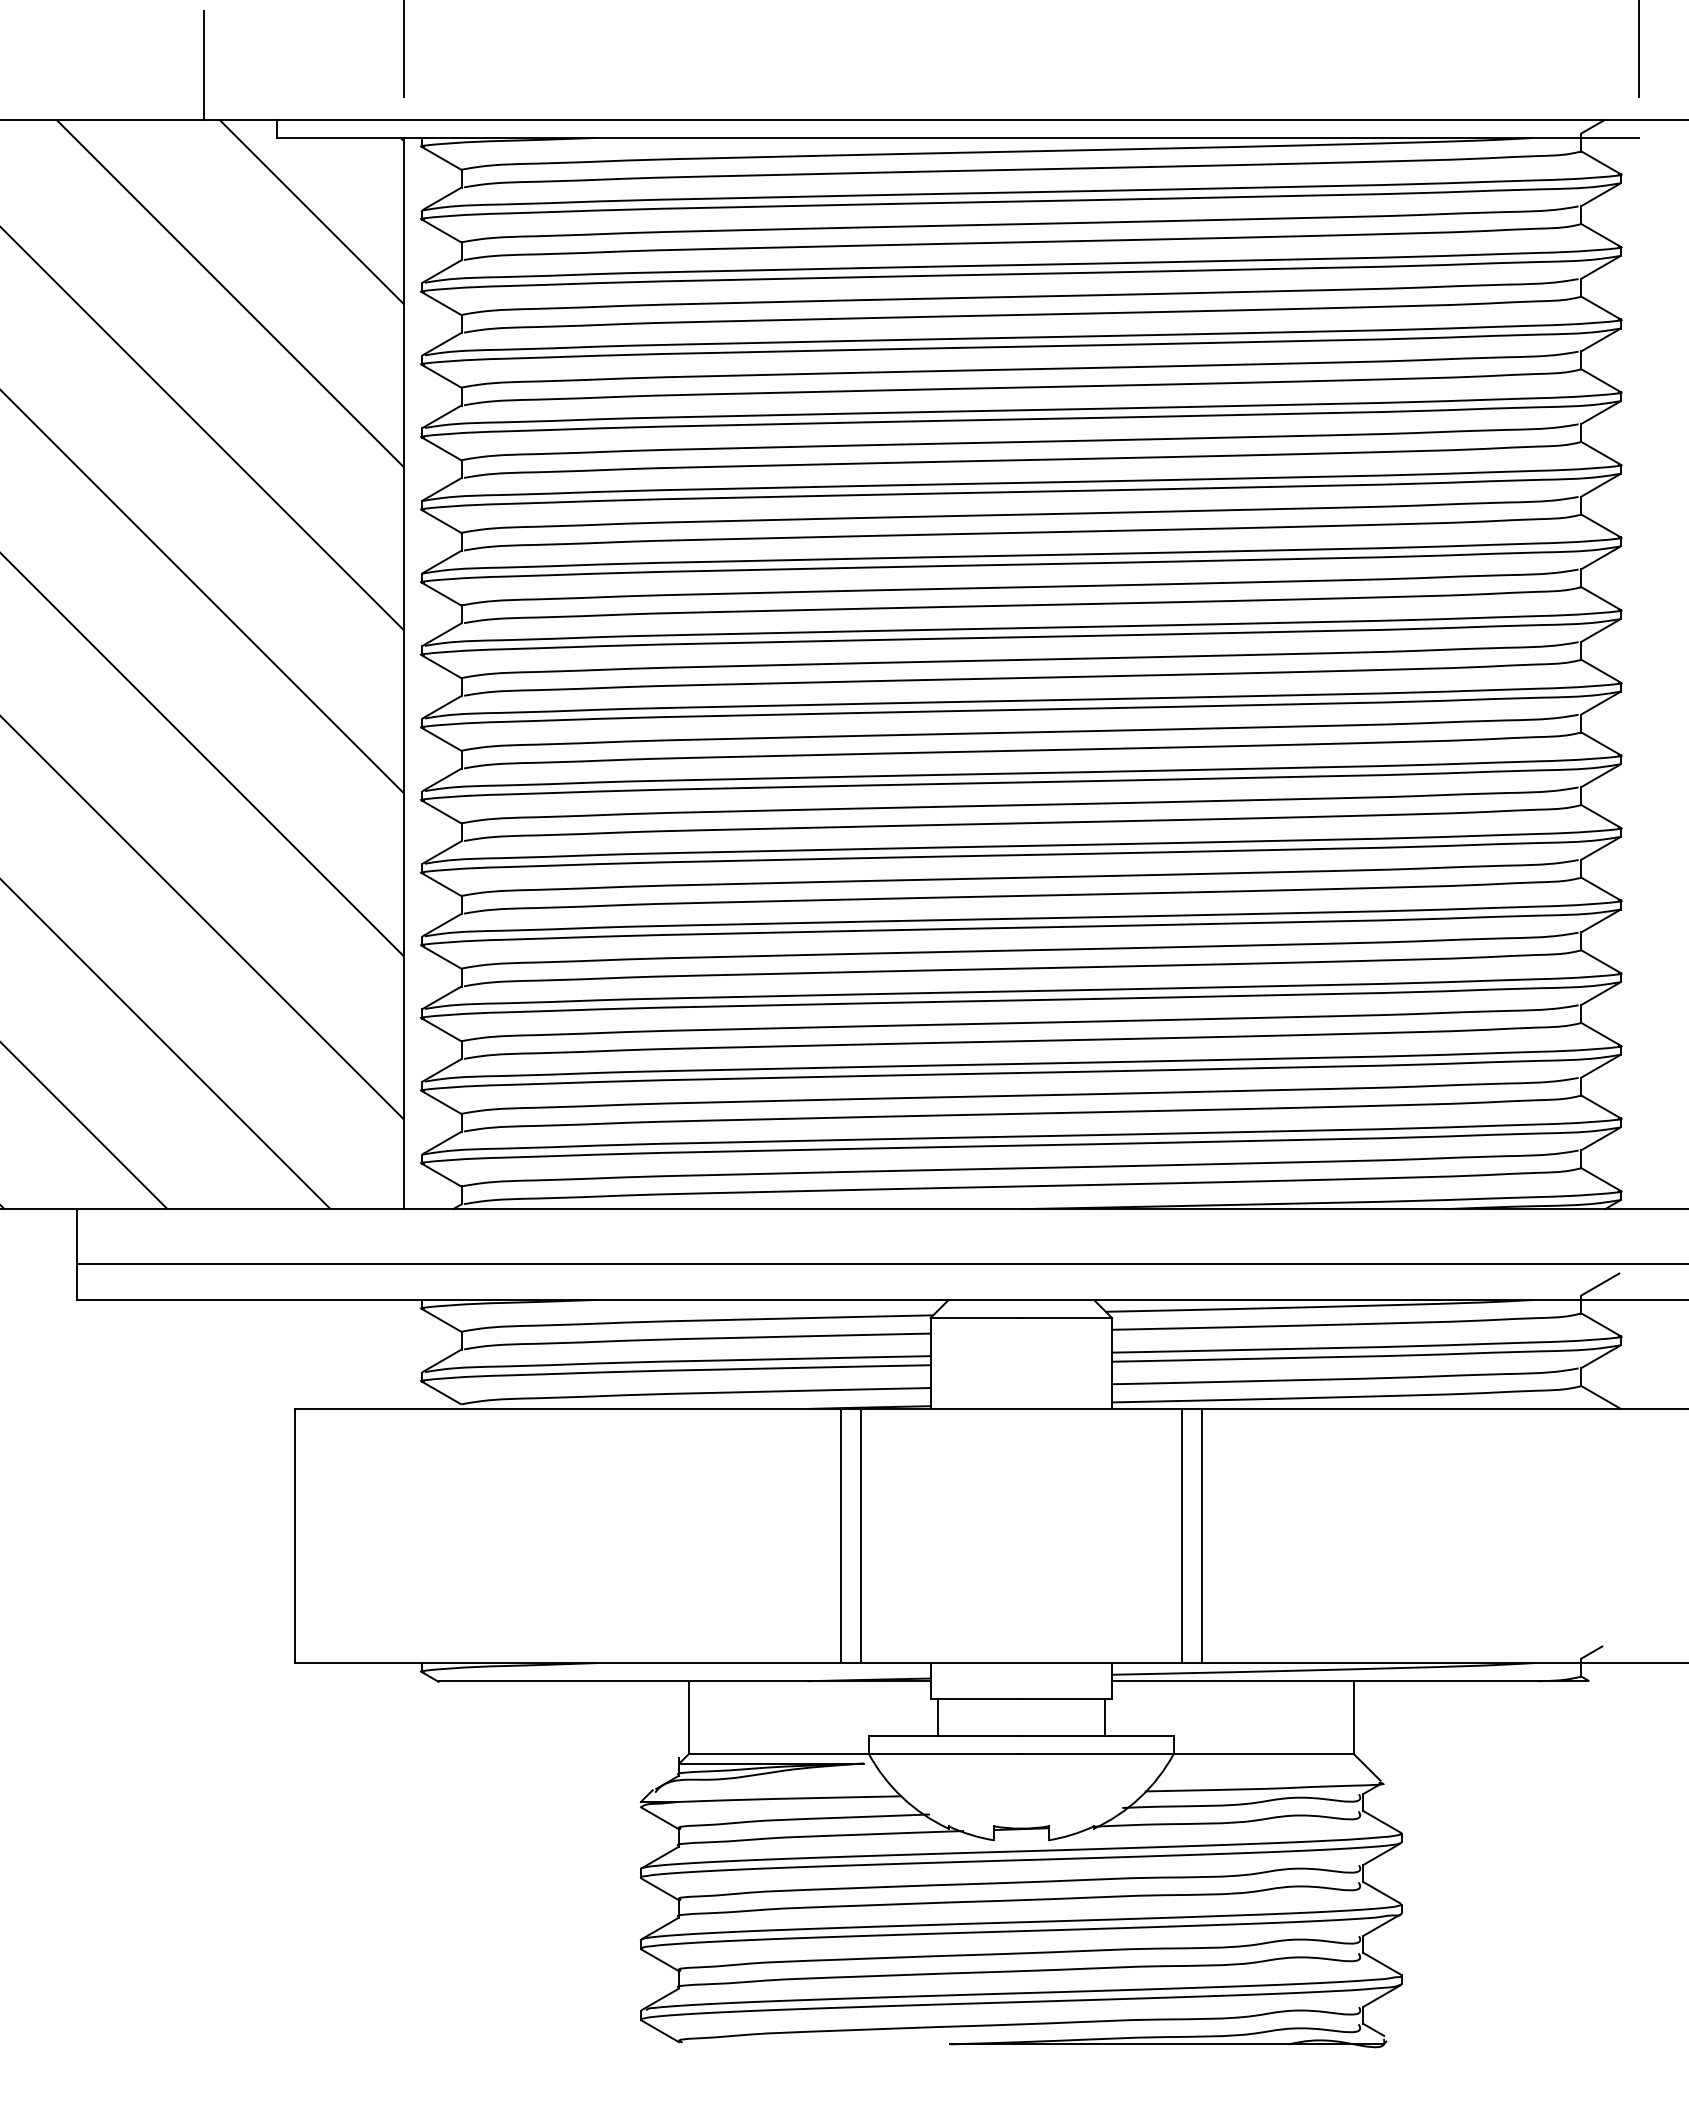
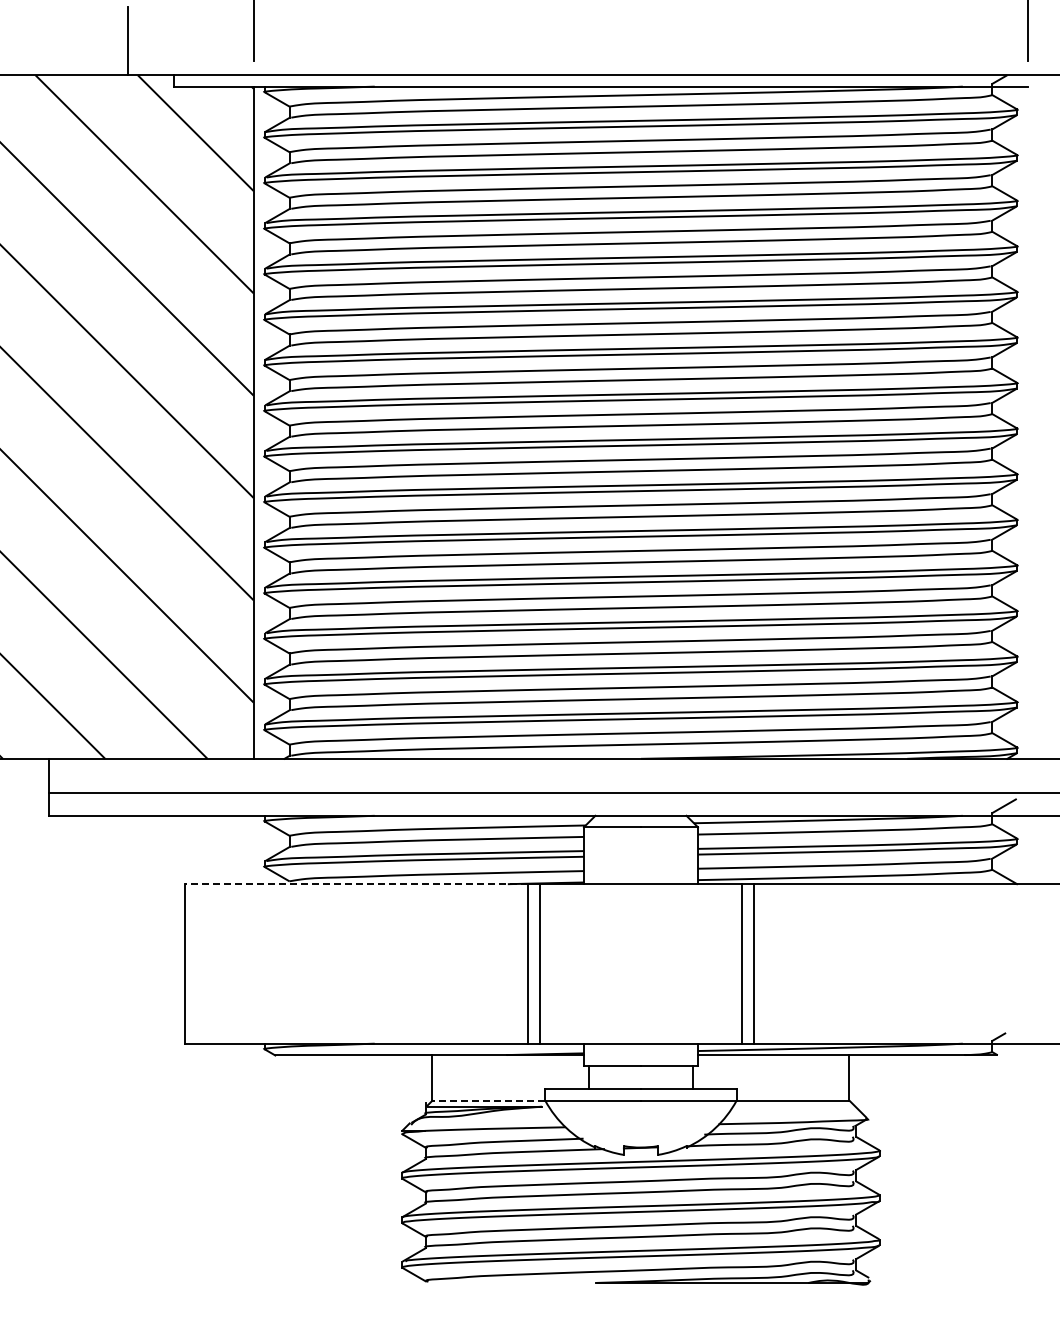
line: (566, 1409) -> (355, 884), solid -> dashed
line: (778, 1753) -> (488, 1100), solid -> dashed

